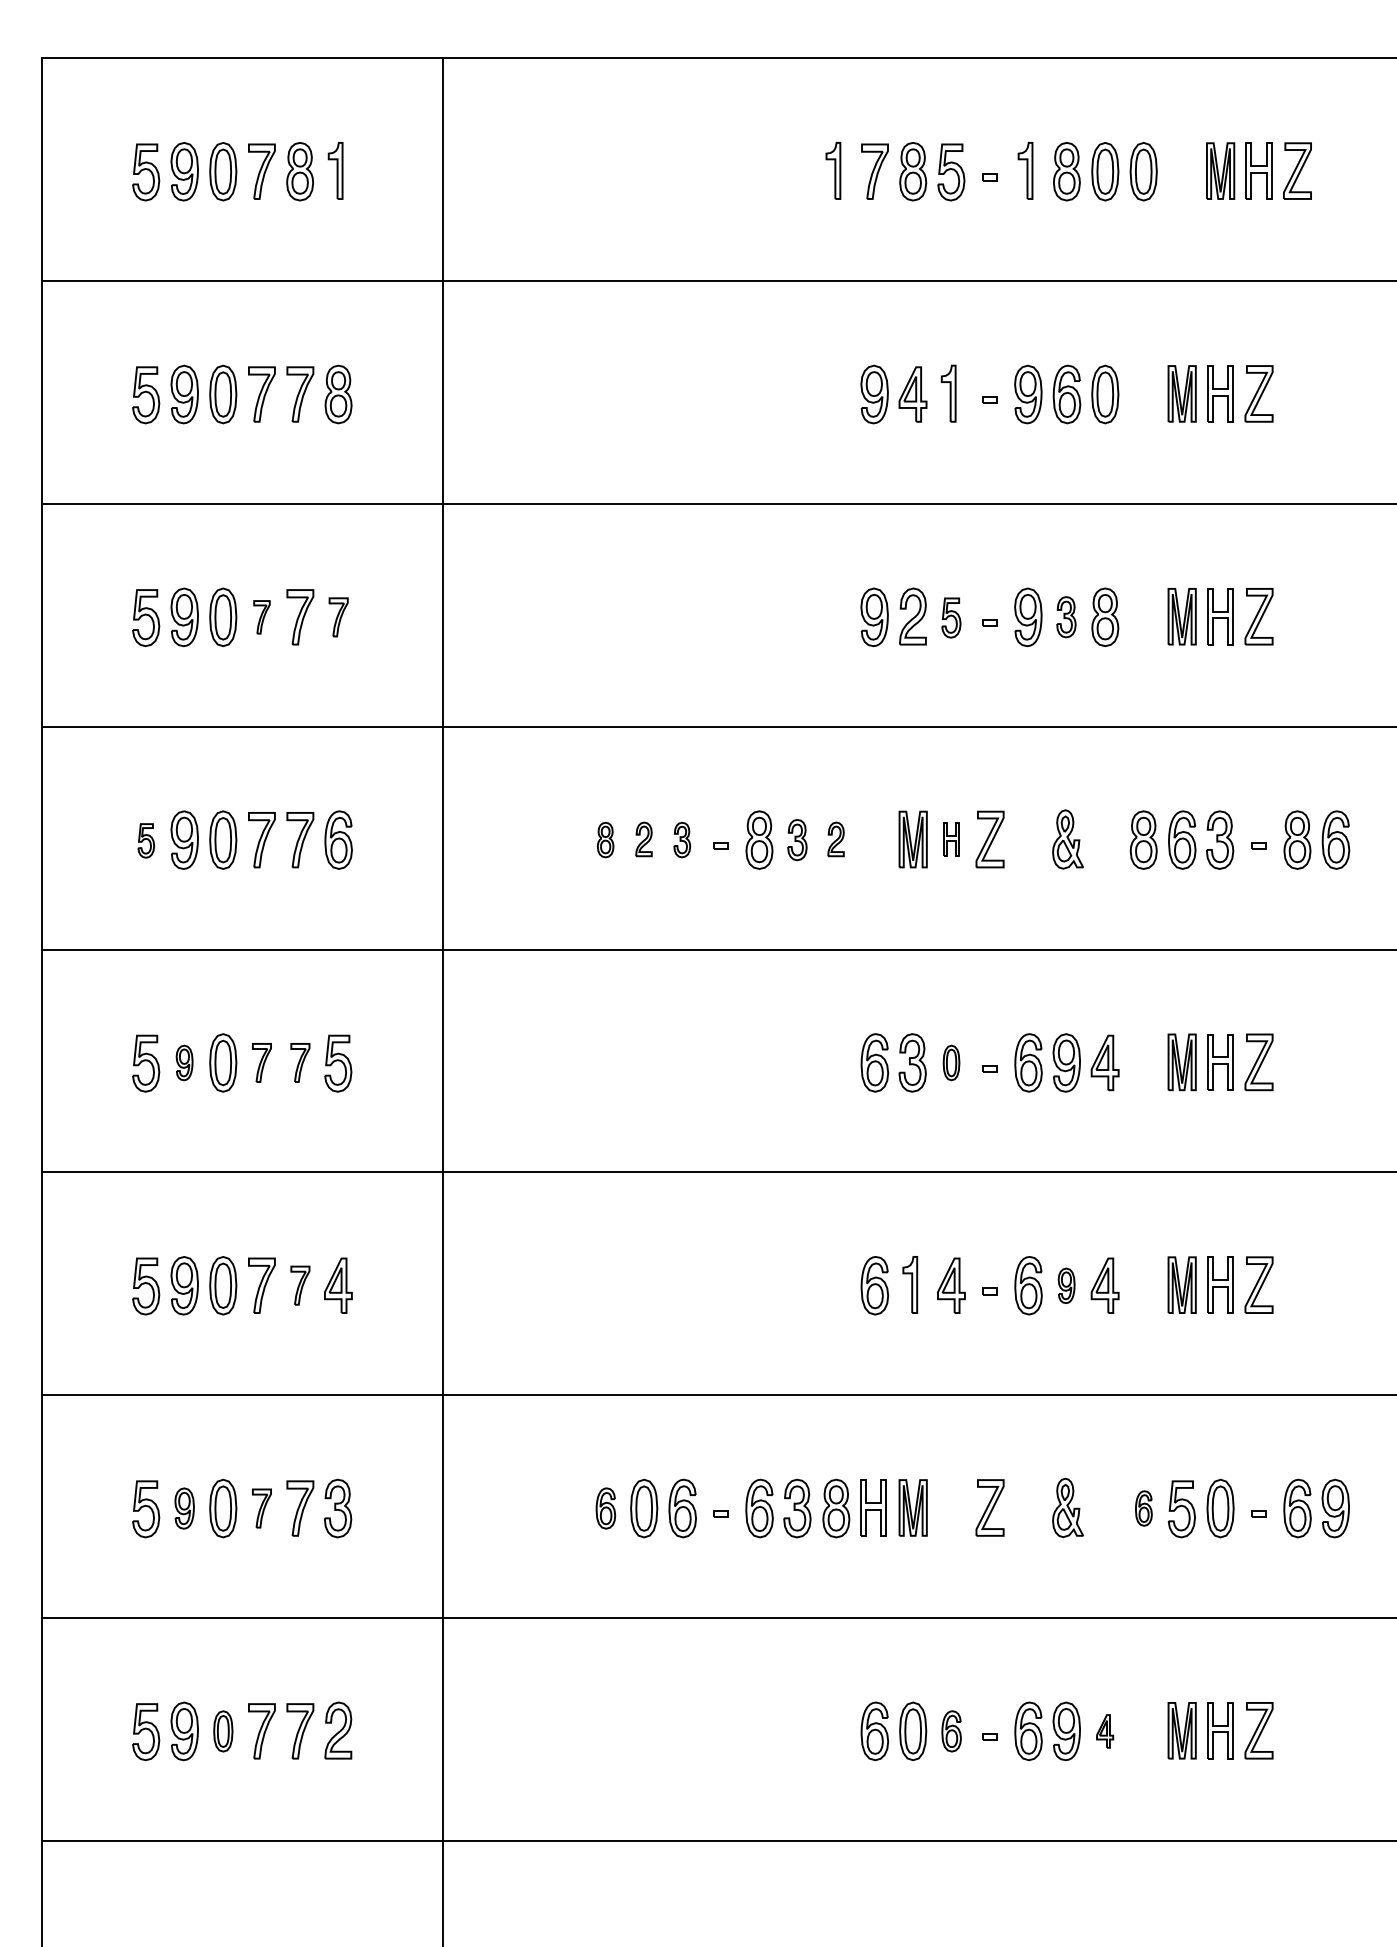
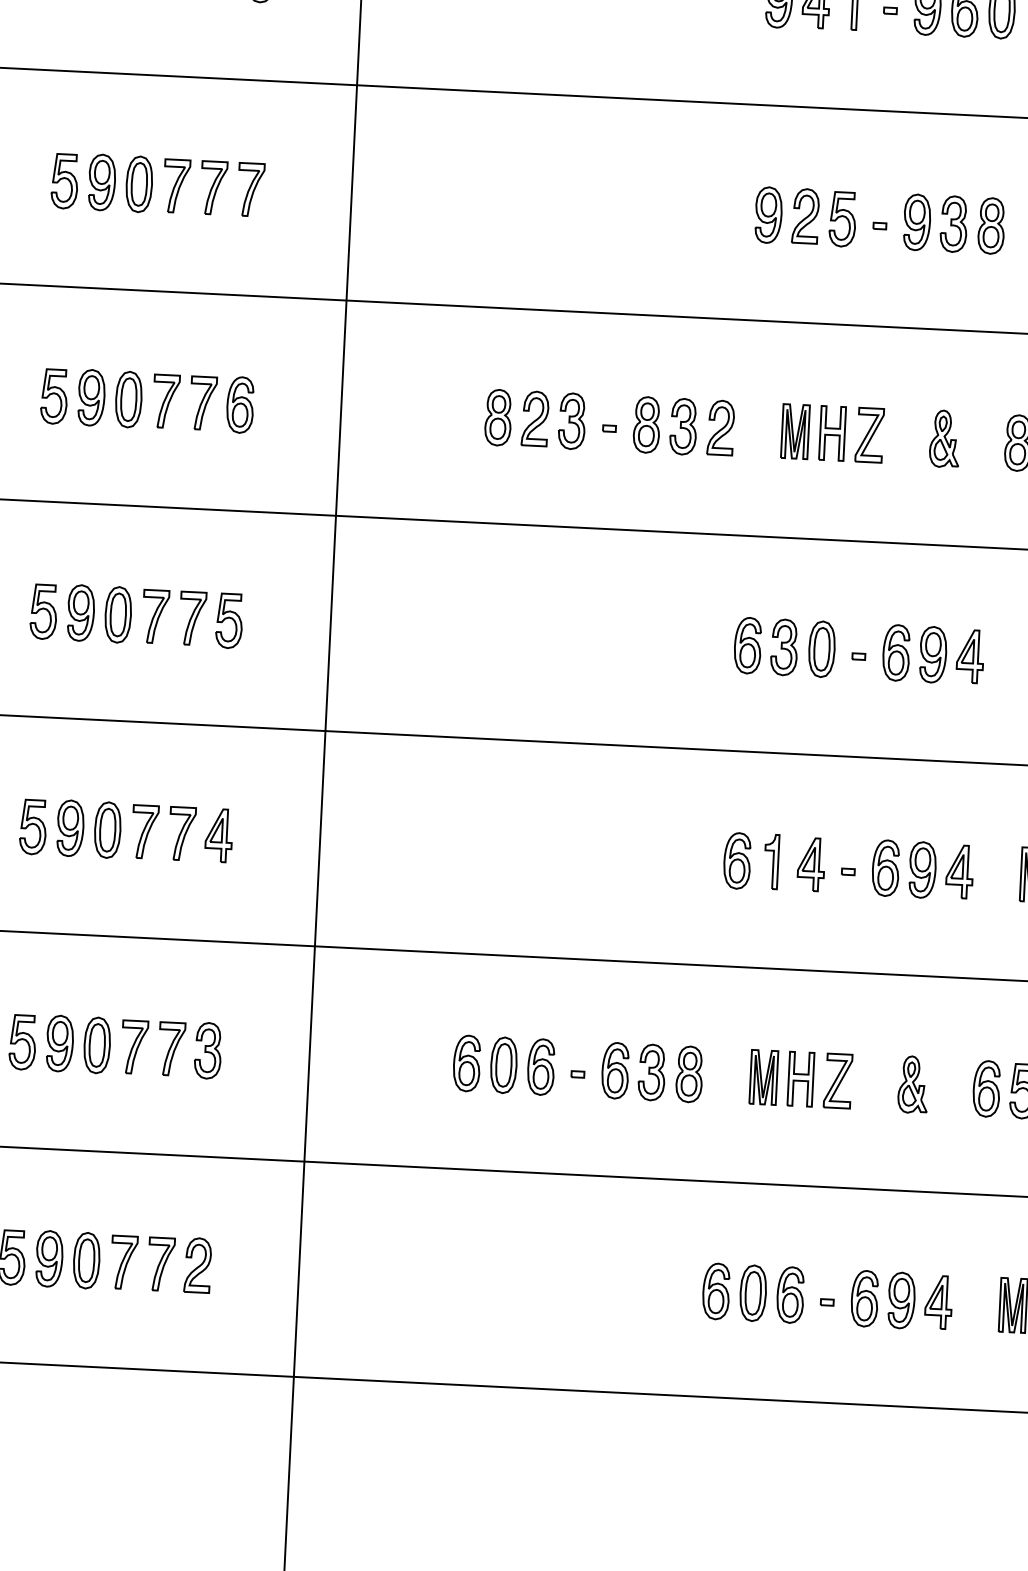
part: (1066, 616) -> (954, 223), size x1.43
part: (261, 617) -> (176, 186), size x1.67
part: (338, 617) -> (250, 189), size x1.43
part: (951, 617) -> (842, 218), size x1.43
part: (605, 839) -> (498, 417), size x1.67
part: (643, 839) -> (534, 418), size x1.67
part: (682, 839) -> (572, 420), size x1.67
part: (797, 839) -> (683, 426), size x1.43
part: (835, 839) -> (720, 427), size x1.67
part: (951, 839) -> (832, 433), size x1.67
part: (146, 840) -> (54, 396), size x1.67
part: (184, 1062) -> (80, 612), size x1.67
part: (261, 1062) -> (155, 616), size x1.43
part: (300, 1062) -> (192, 618), size x1.43
part: (951, 1062) -> (821, 648), size x1.67
part: (300, 1285) -> (182, 833), size x1.43
part: (1066, 1285) -> (922, 869), size x1.67
part: (873, 1507) -> (800, 1078), moved
part: (184, 1508) -> (59, 1043), size x1.43
part: (261, 1508) -> (134, 1047), size x1.43
part: (605, 1508) -> (466, 1063), size x1.43
part: (1143, 1508) -> (986, 1088), size x1.67
part: (223, 1731) -> (86, 1260), size x1.43
part: (951, 1731) -> (790, 1295), size x1.43
part: (1104, 1731) -> (938, 1302), size x1.67

